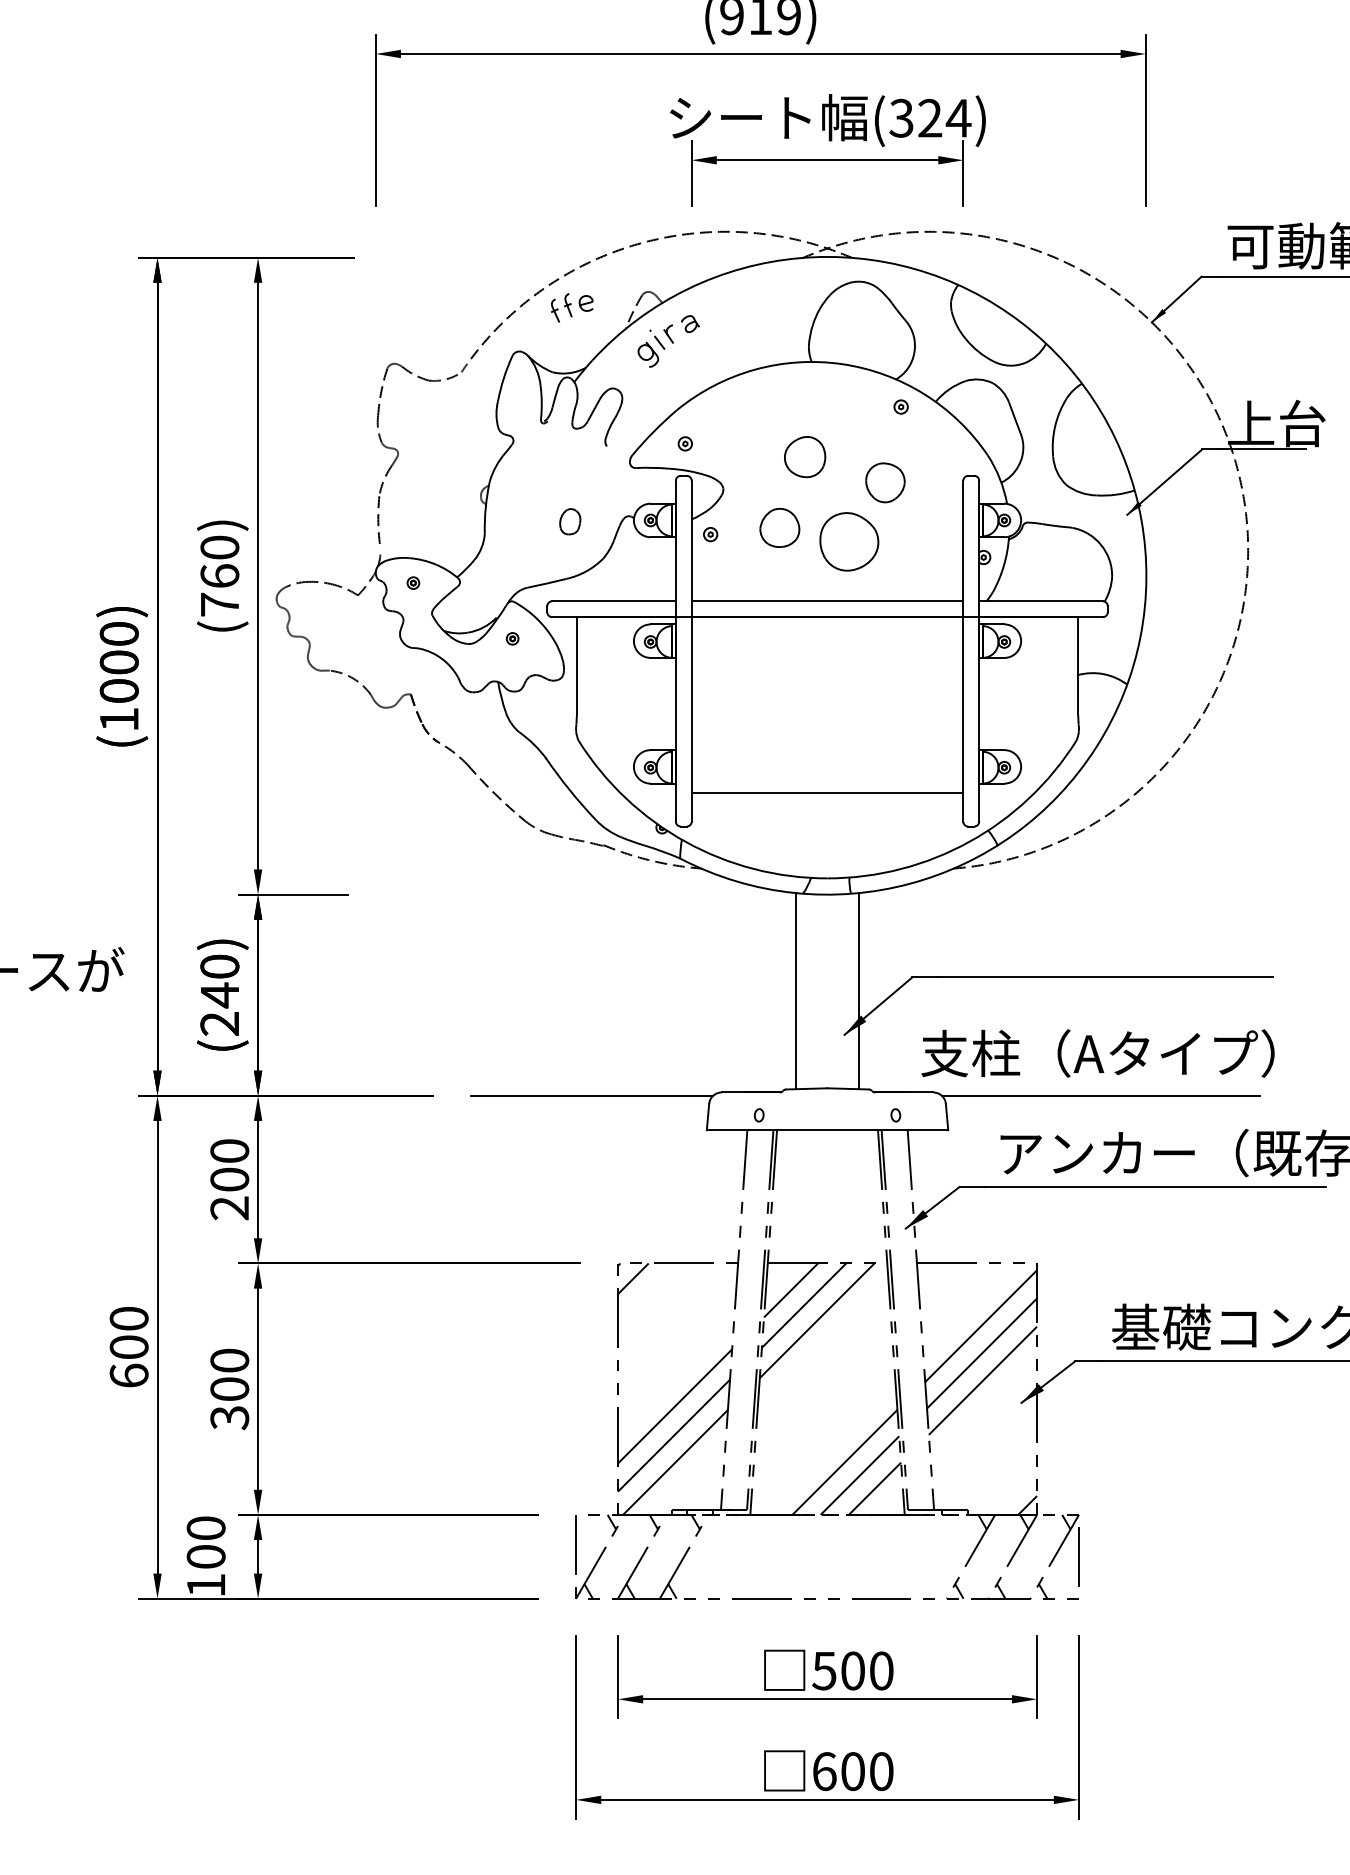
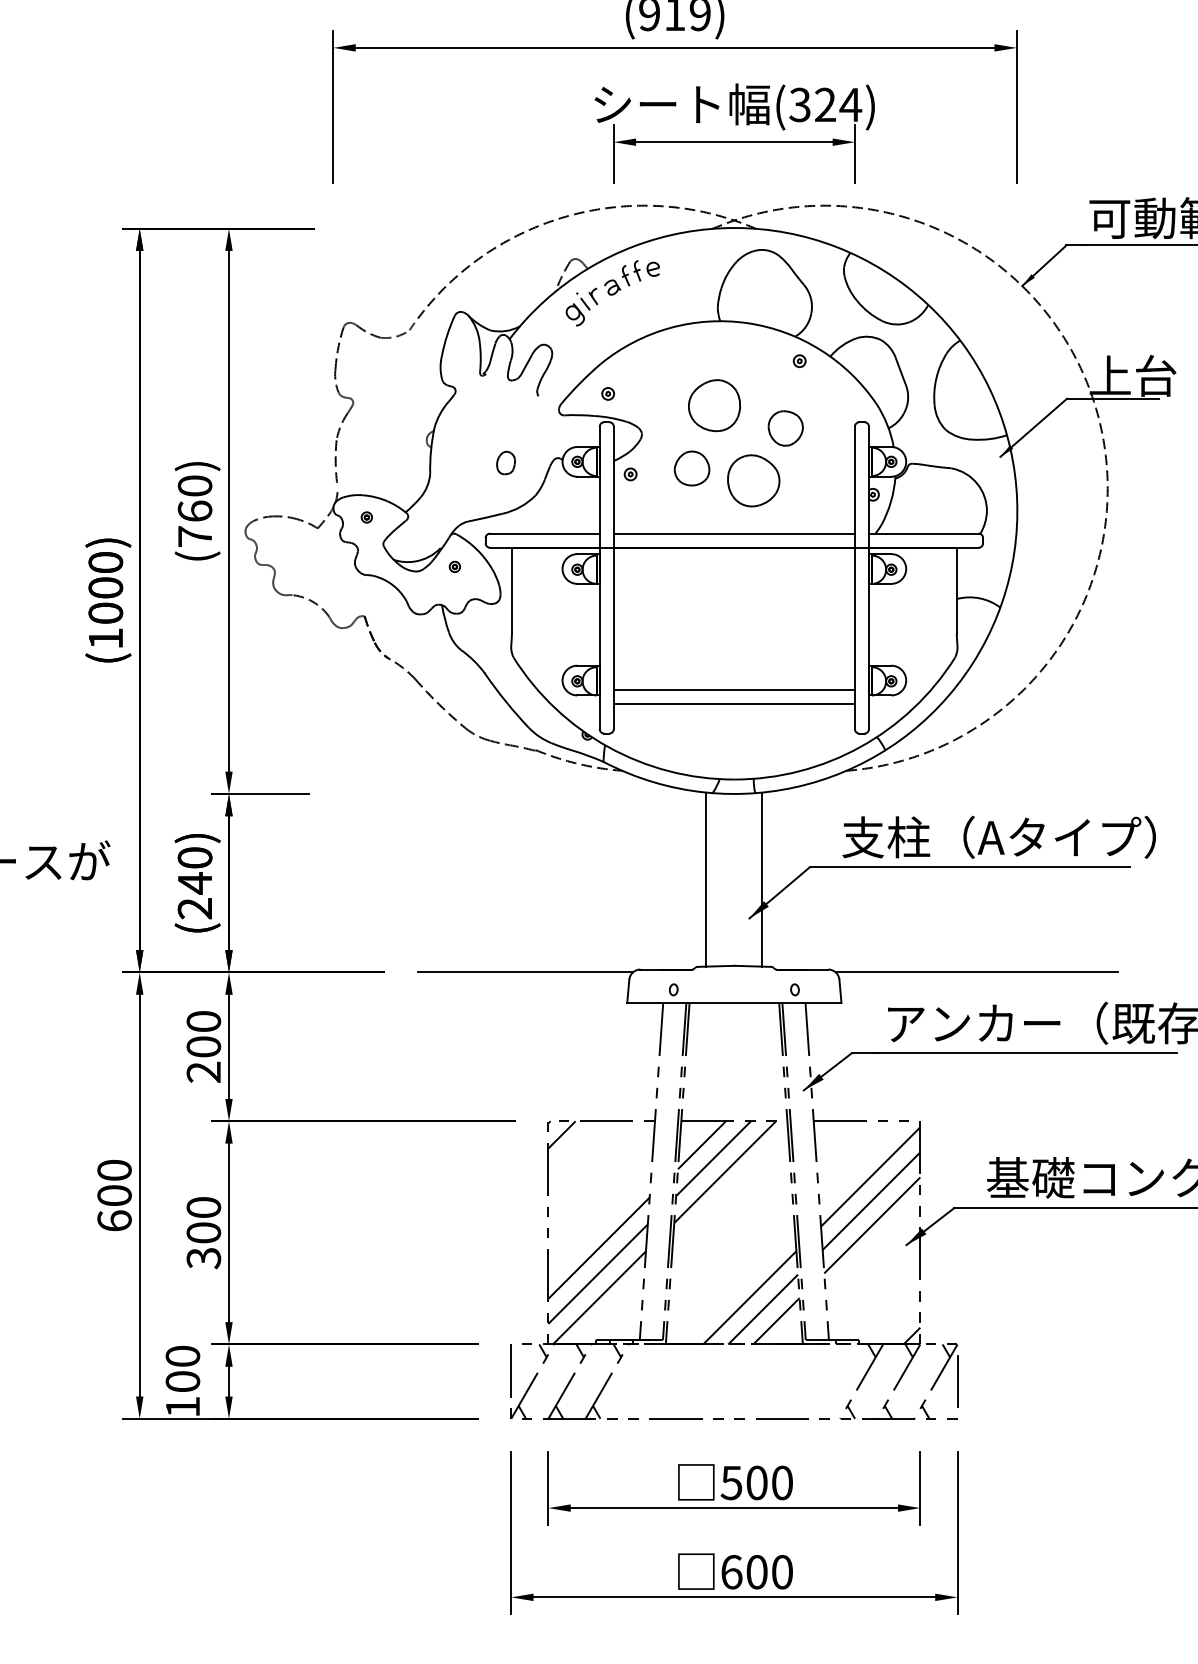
part: (572, 307) -> (641, 272), moved
part: (804, 456) -> (713, 405), size x1.43
line: (827, 777) -> (734, 690), added
text: (1097, 1053) -> (998, 837), moved

